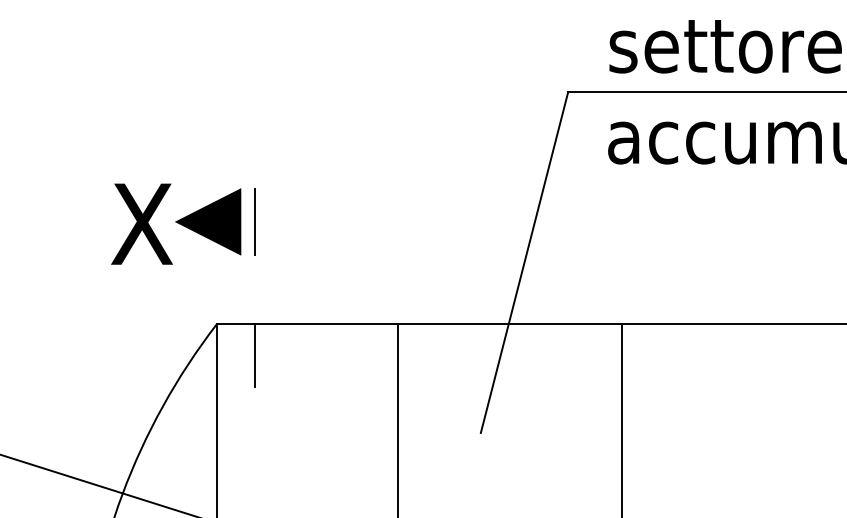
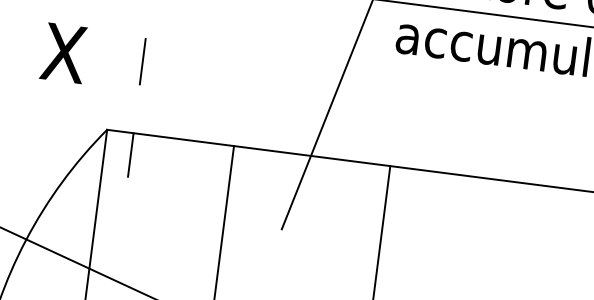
line: (208, 221) -> (110, 57), removed

